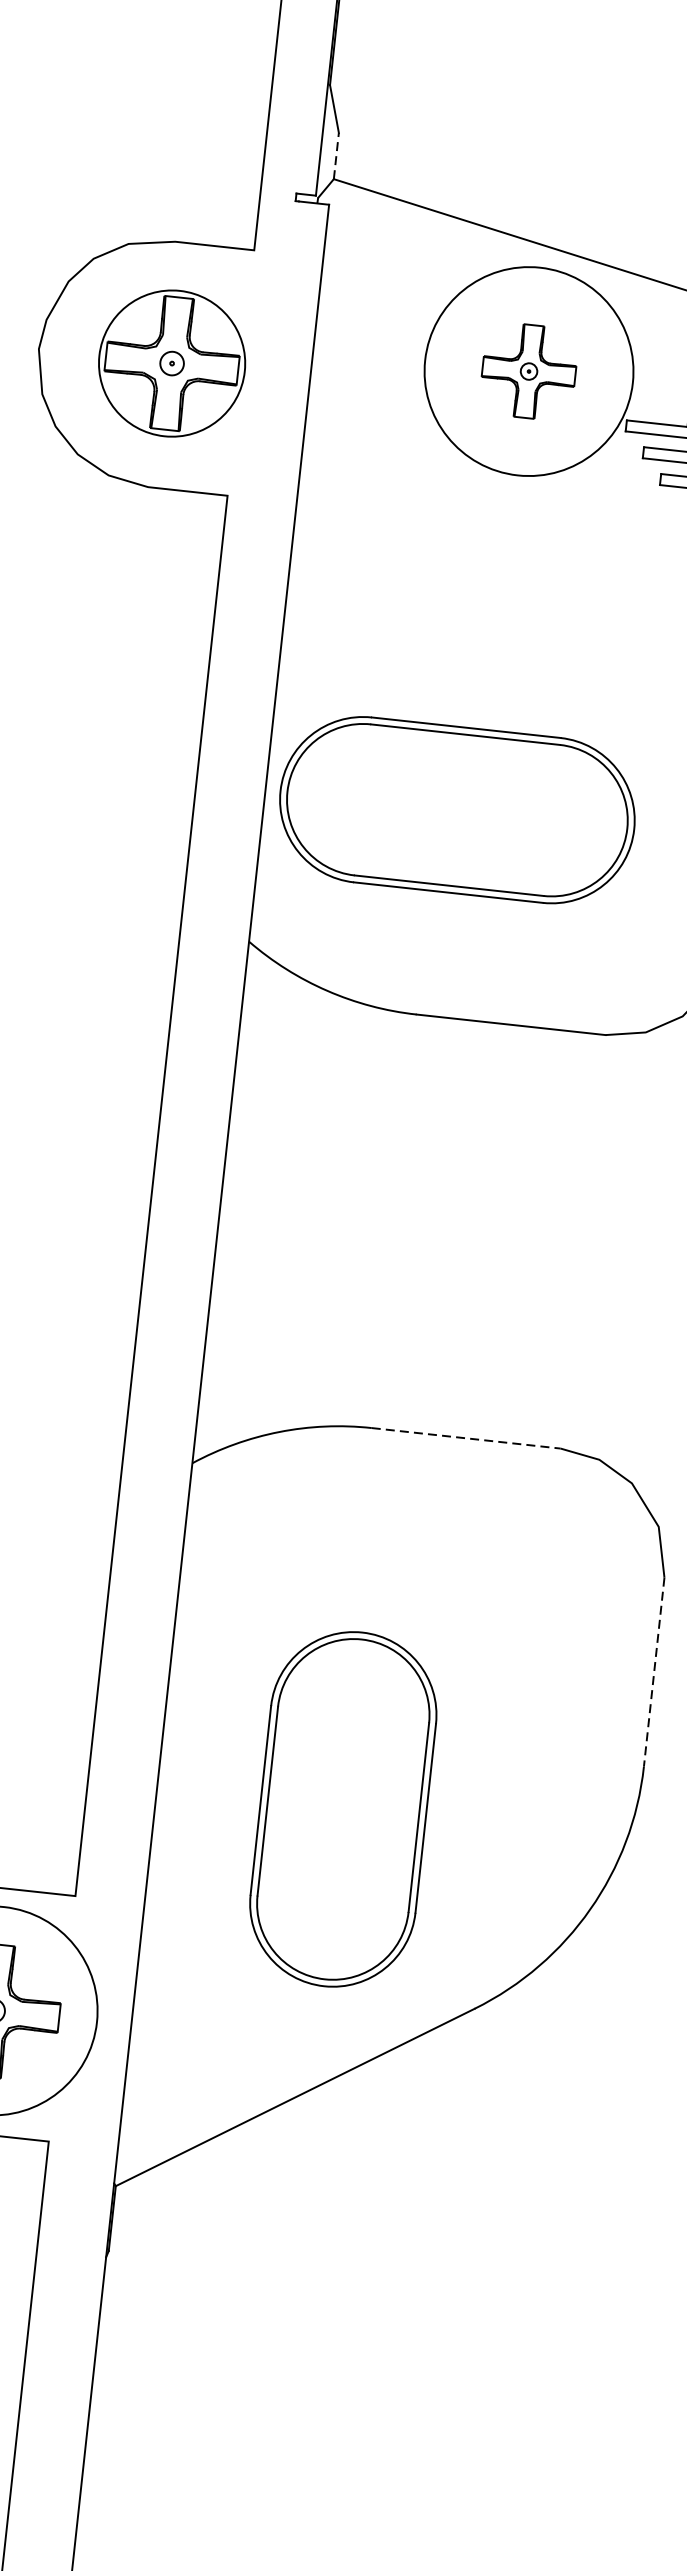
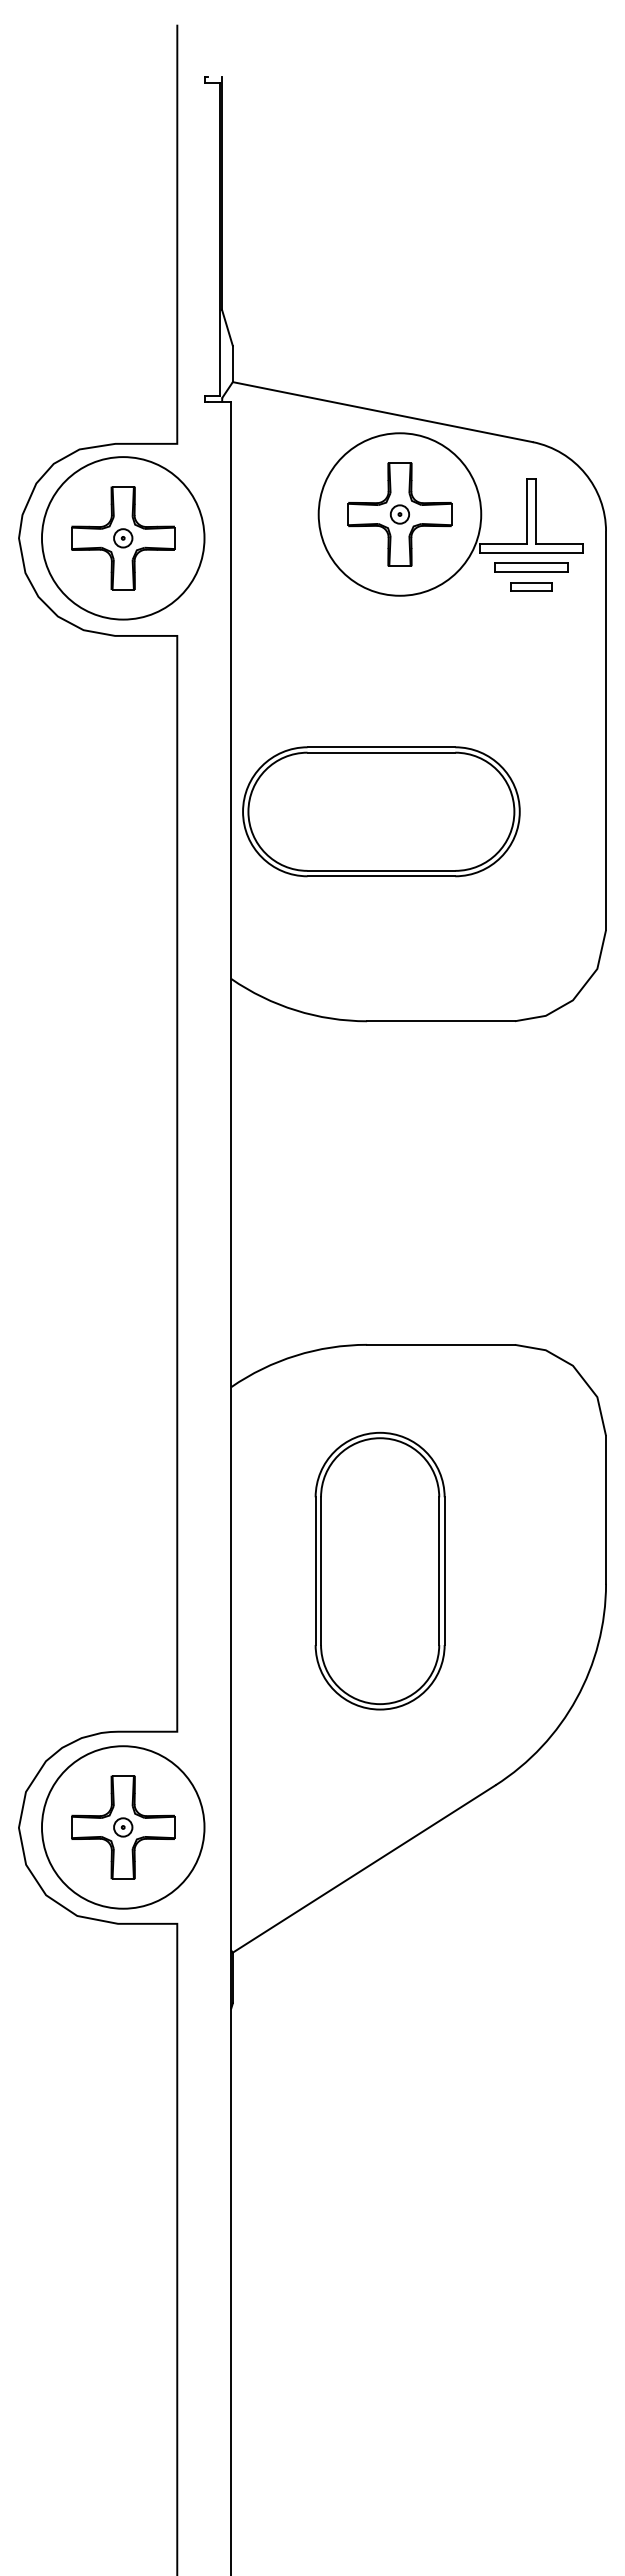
line: (335, 155) -> (232, 363), dashed -> solid
circle: (171, 363) -> (122, 538), size x1.43
part: (528, 371) -> (399, 514), size x1.43
part: (457, 809) -> (381, 811), moved
line: (466, 1437) -> (441, 1344), dashed -> solid
line: (654, 1671) -> (606, 1509), dashed -> solid
part: (342, 1808) -> (379, 1570), moved

